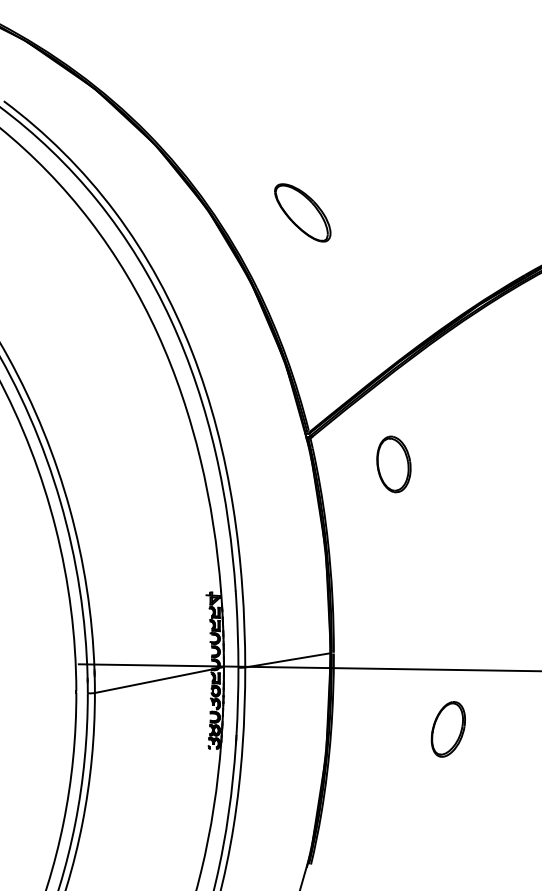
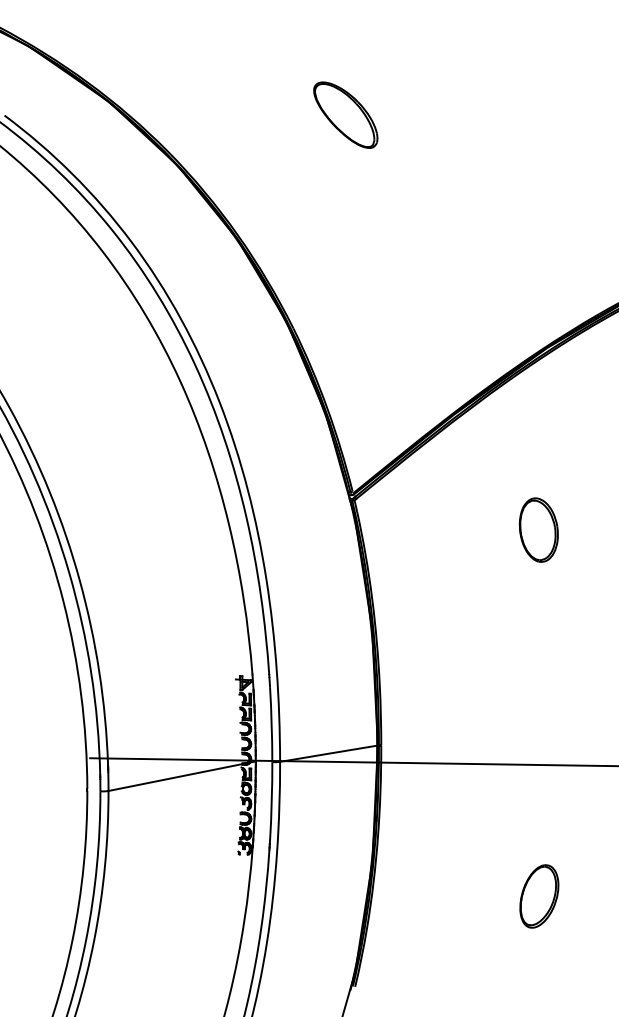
part: (302, 212) -> (345, 114), moved
part: (393, 464) -> (538, 530), moved
part: (447, 729) -> (538, 896), moved

